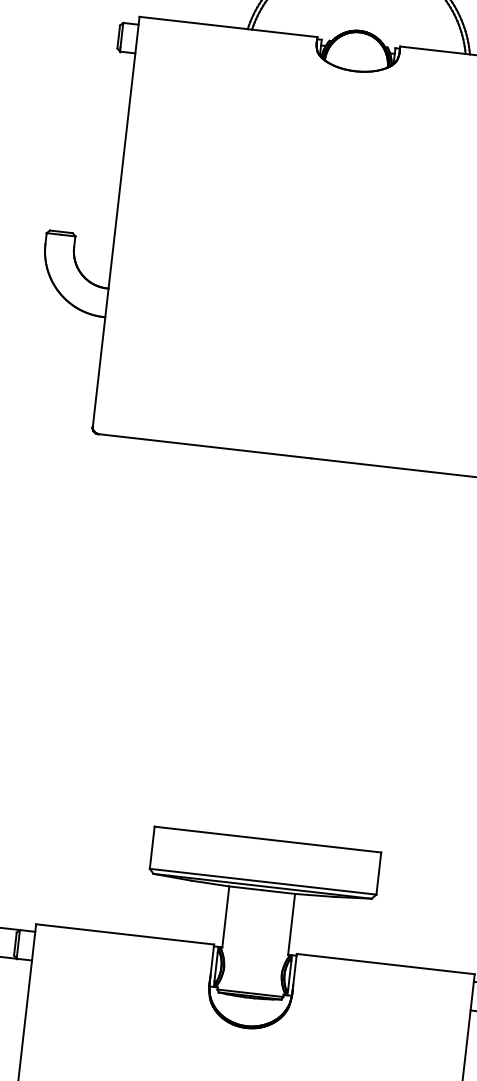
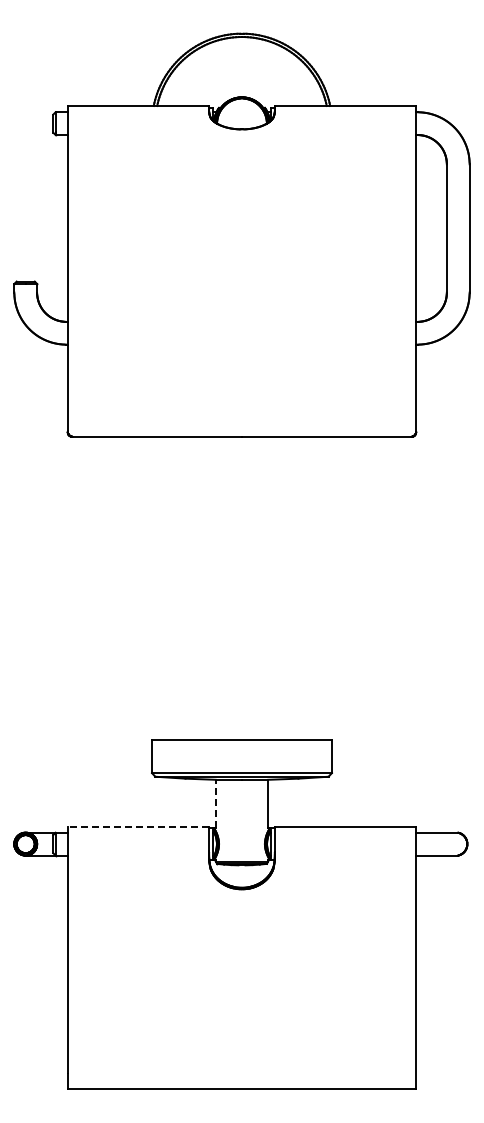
line: (225, 916) -> (215, 803), solid -> dashed
line: (125, 934) -> (138, 826), solid -> dashed

